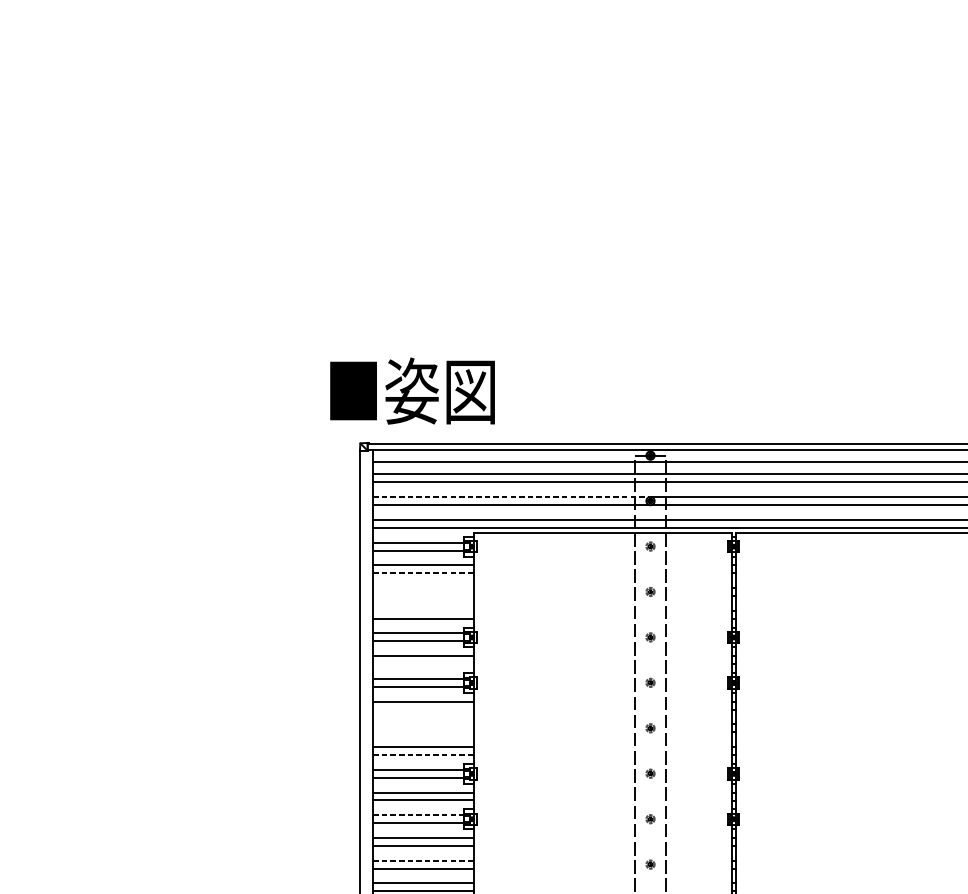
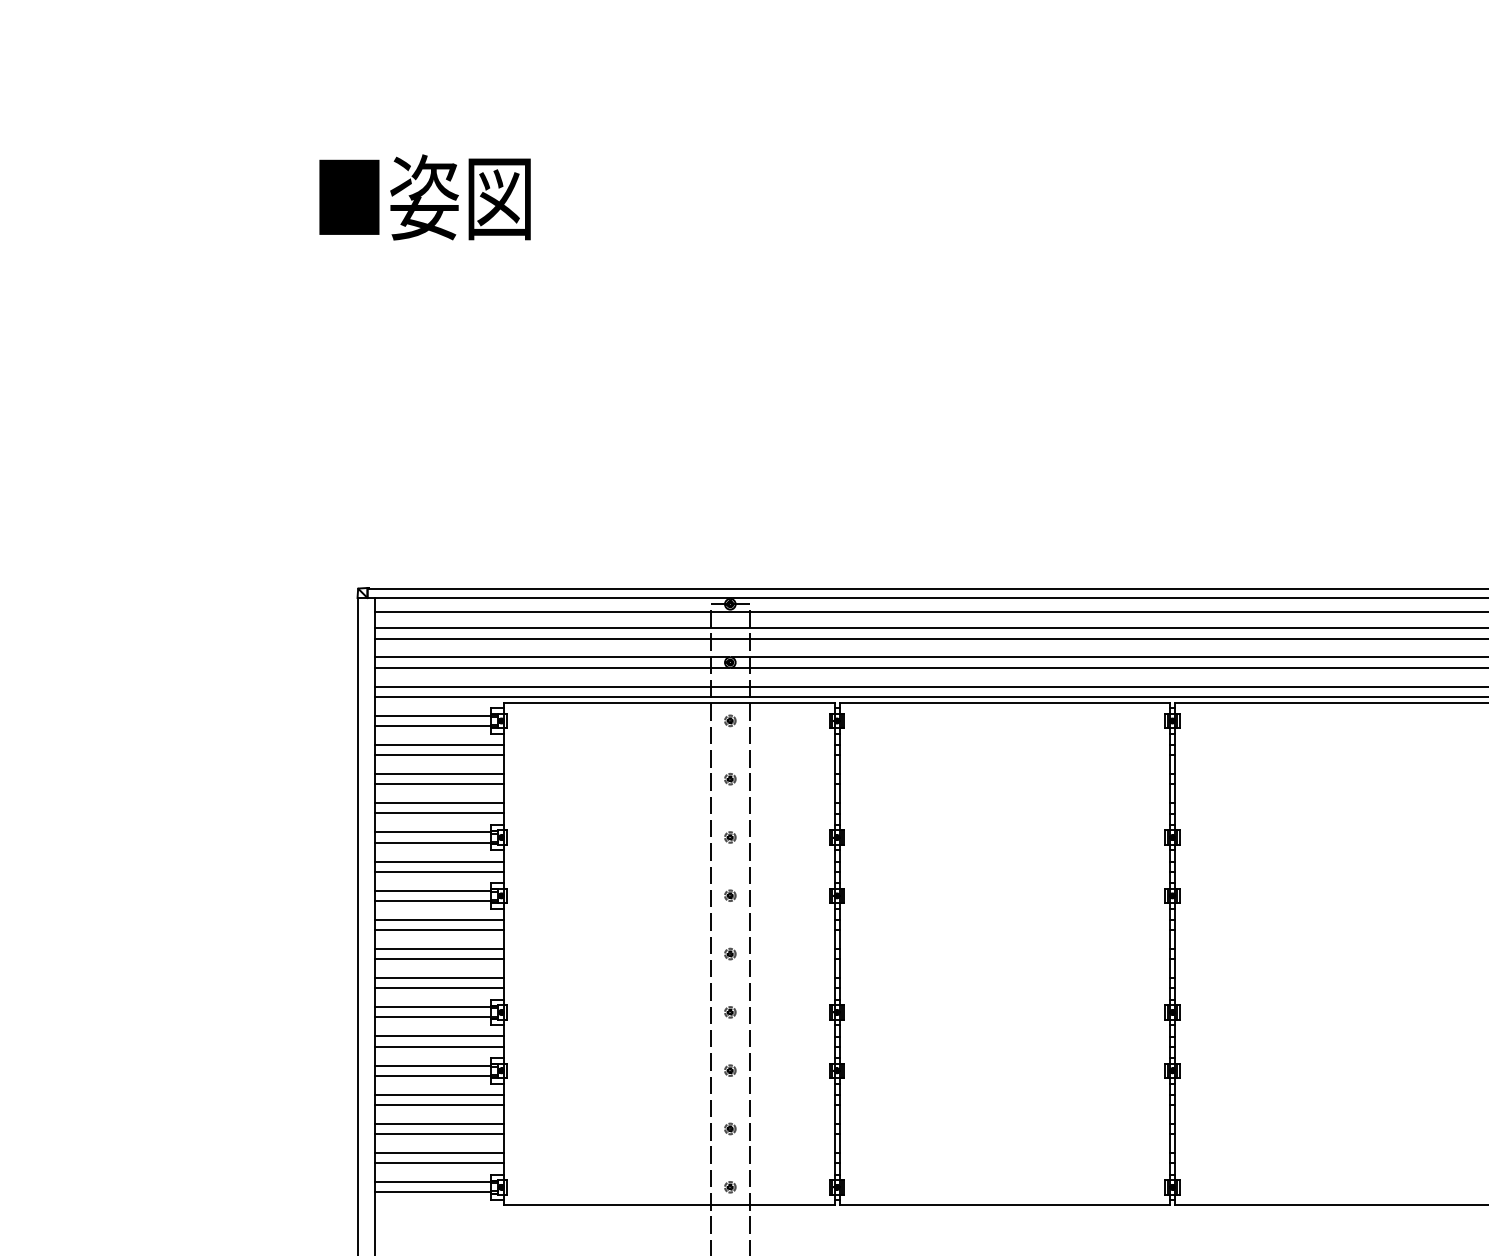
text: (412, 391) -> (424, 197), moved
line: (511, 497) -> (552, 657), dashed -> solid
line: (423, 573) -> (439, 755), dashed -> solid
line: (423, 588) -> (438, 774), added
line: (423, 596) -> (438, 784), added
line: (423, 610) -> (438, 803), added
line: (423, 663) -> (438, 871), added
line: (423, 709) -> (438, 930), added
line: (423, 723) -> (438, 948), added
line: (423, 732) -> (438, 959), added
line: (423, 755) -> (439, 988), dashed -> solid
line: (419, 815) -> (433, 1065), dashed -> solid
line: (423, 860) -> (439, 1123), dashed -> solid

